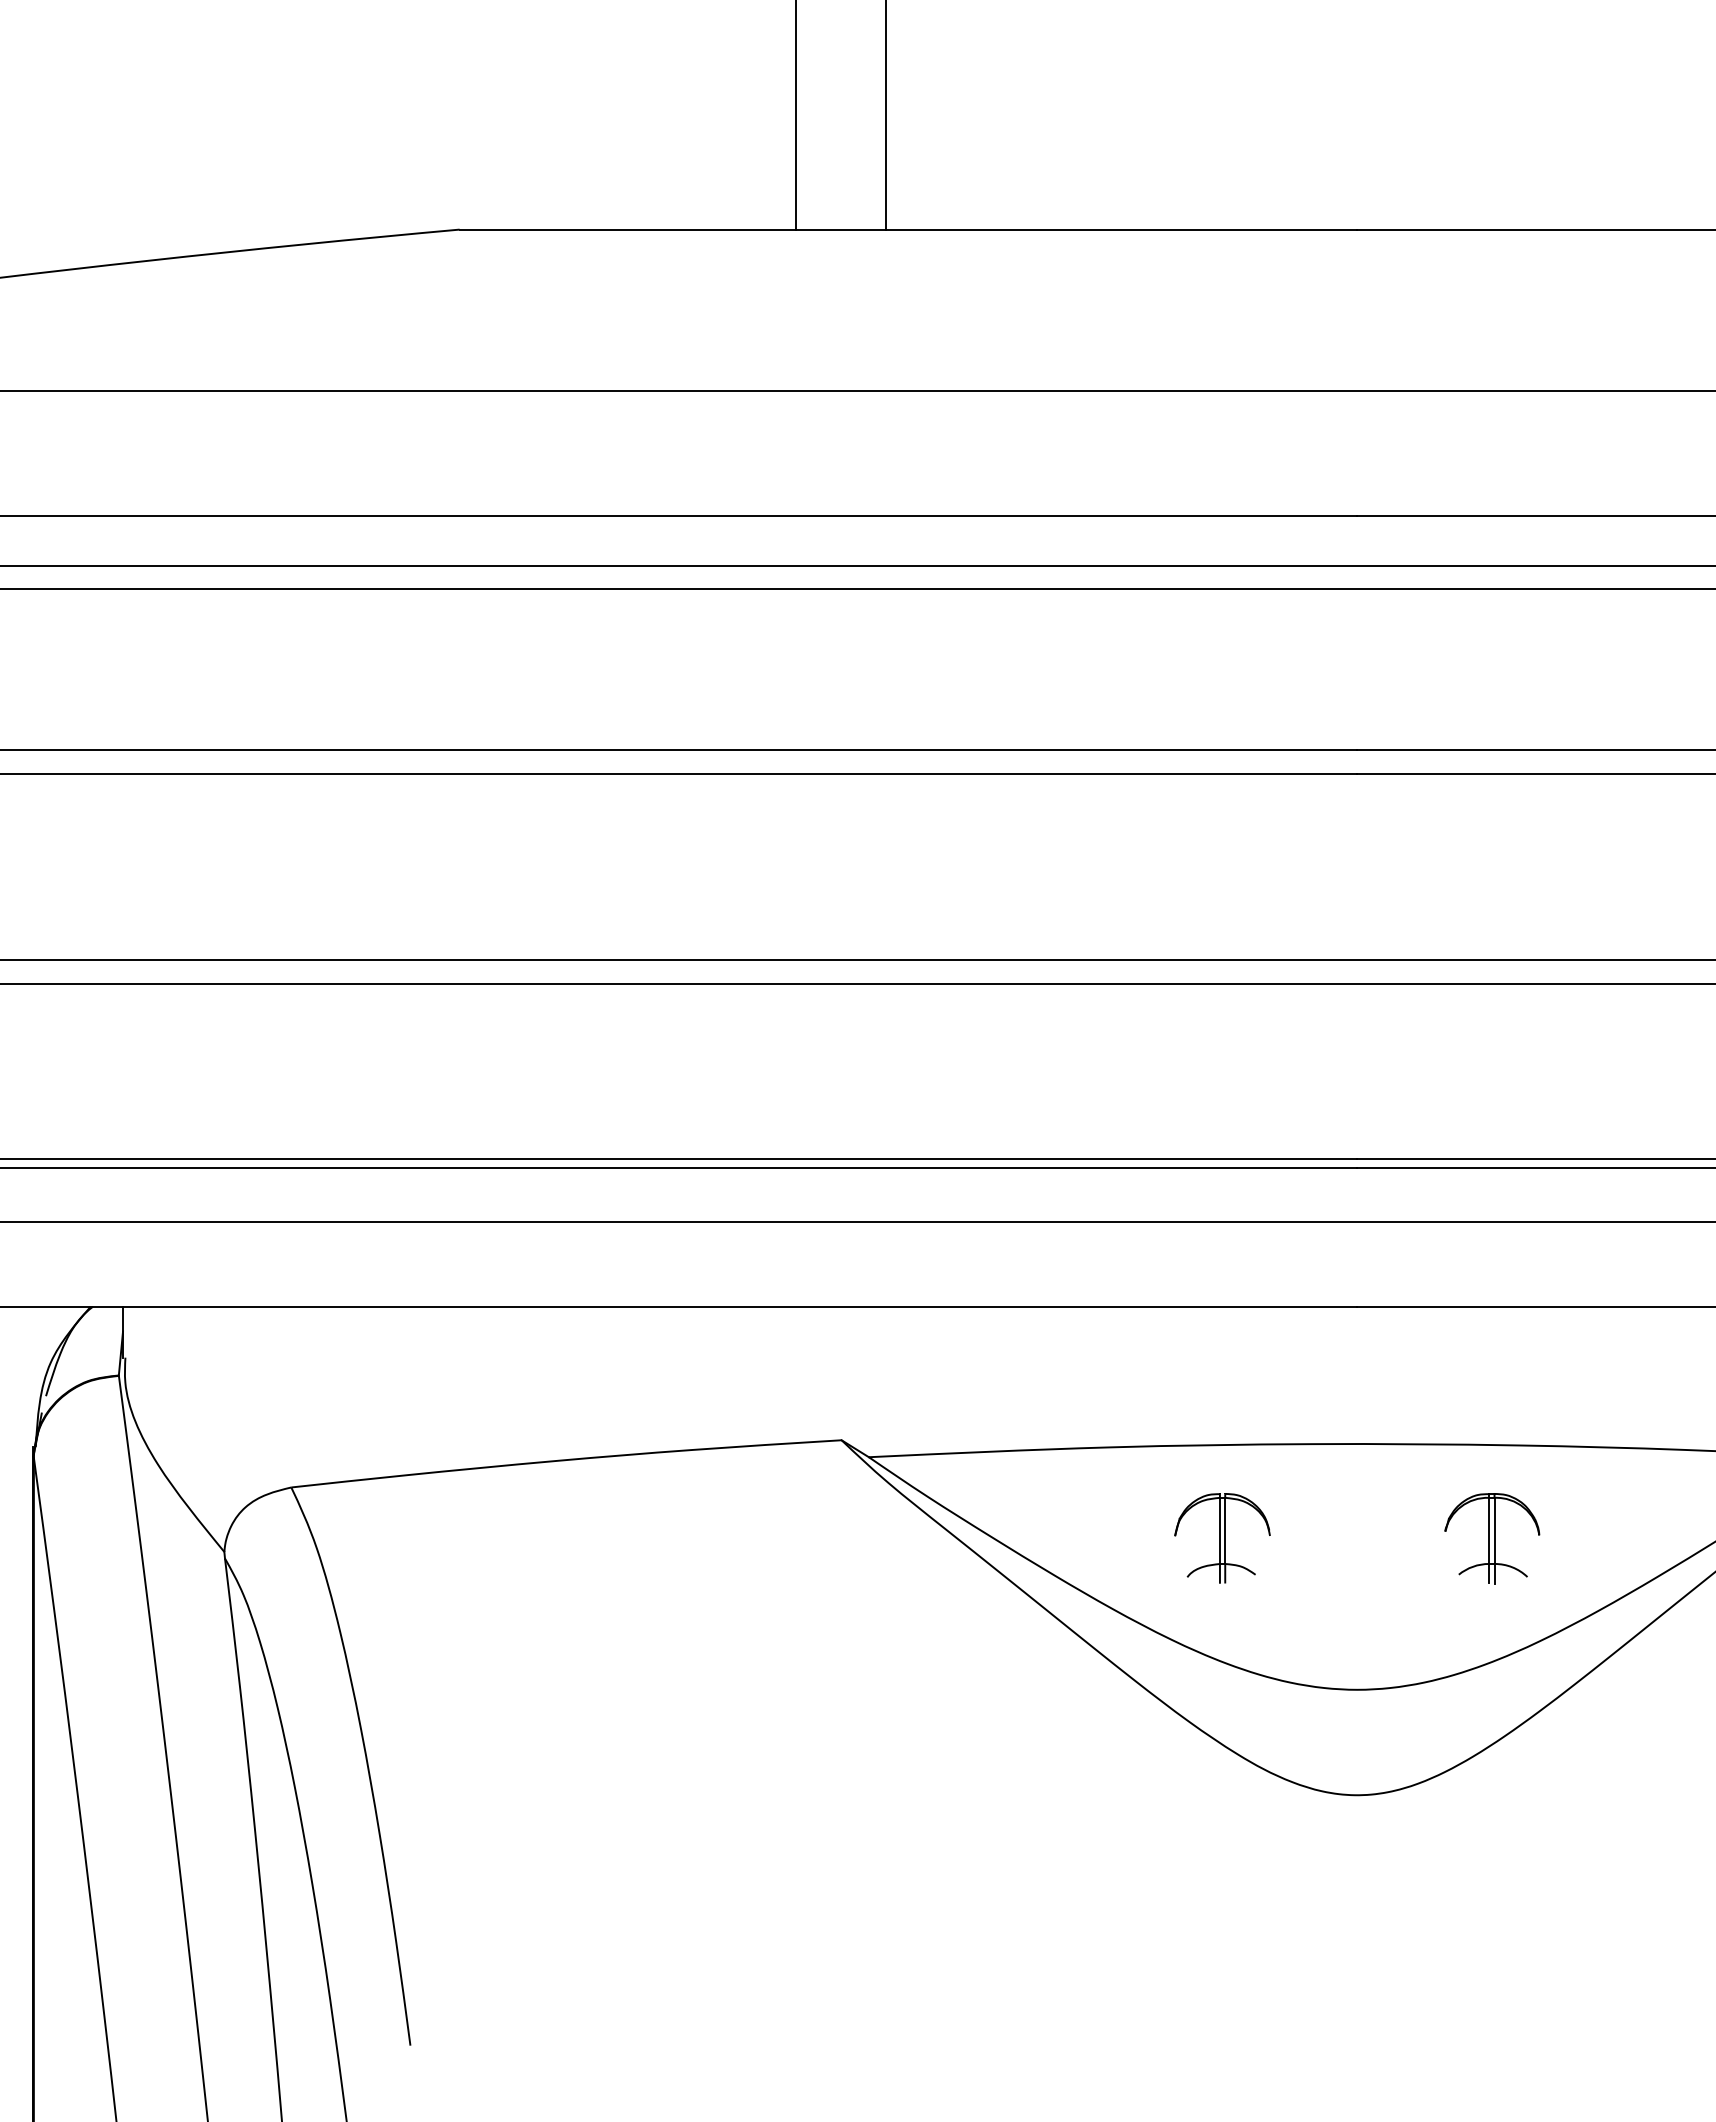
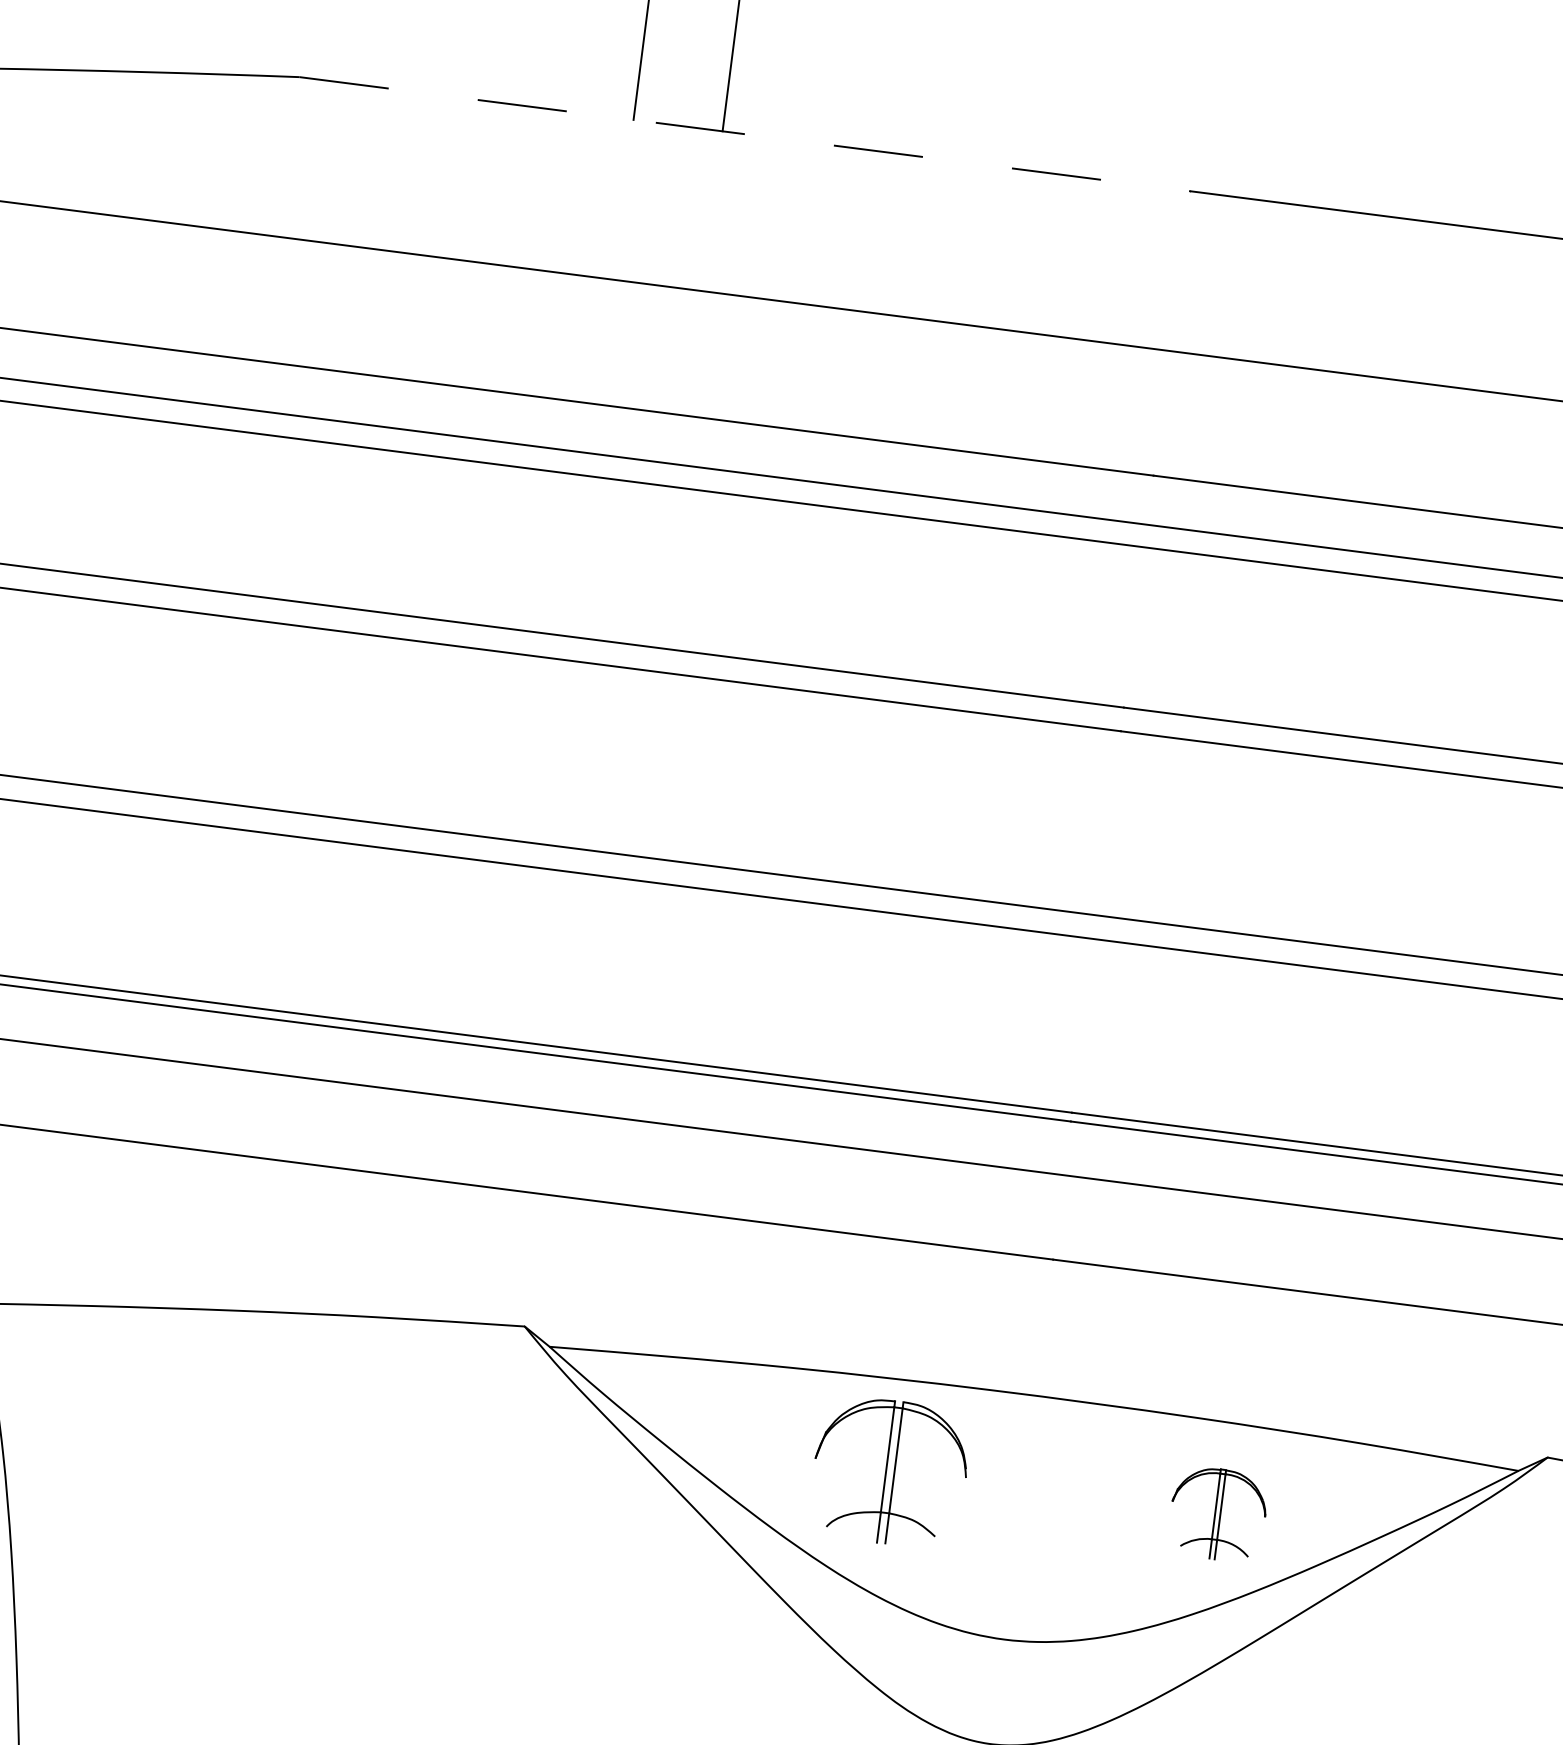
line: (908, 229) -> (744, 134), solid -> dashed
part: (1222, 1538) -> (890, 1472), size x1.6
part: (1492, 1538) -> (1218, 1514), moved

